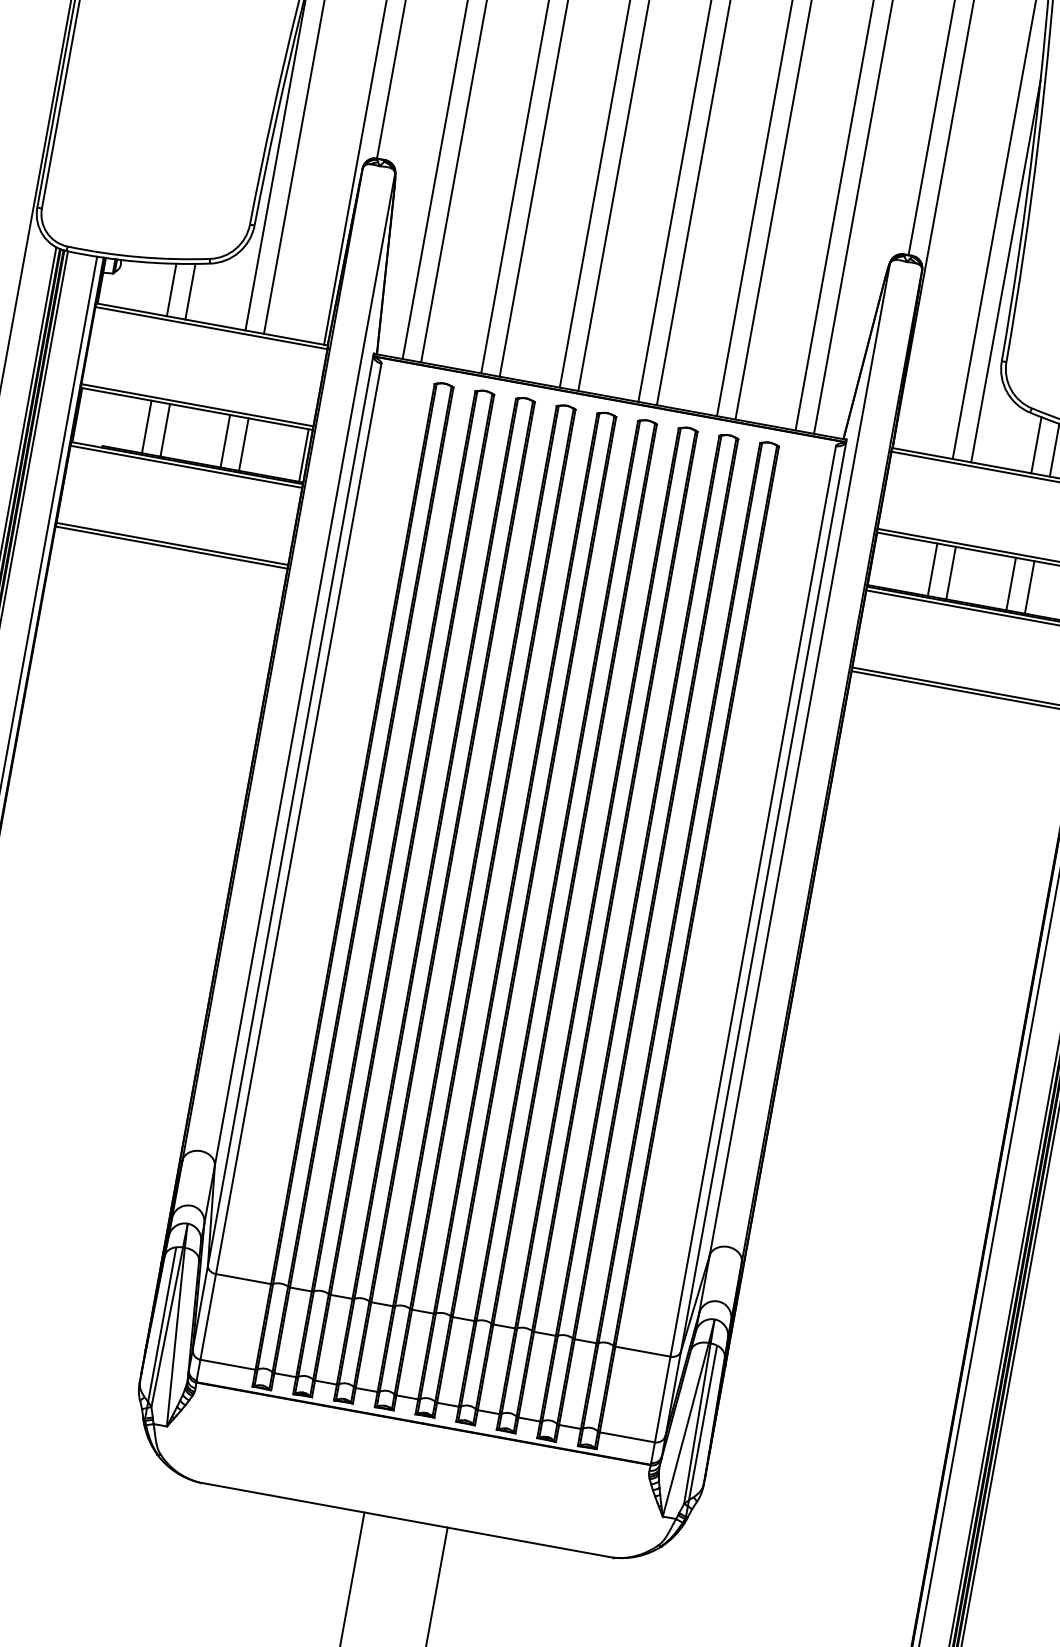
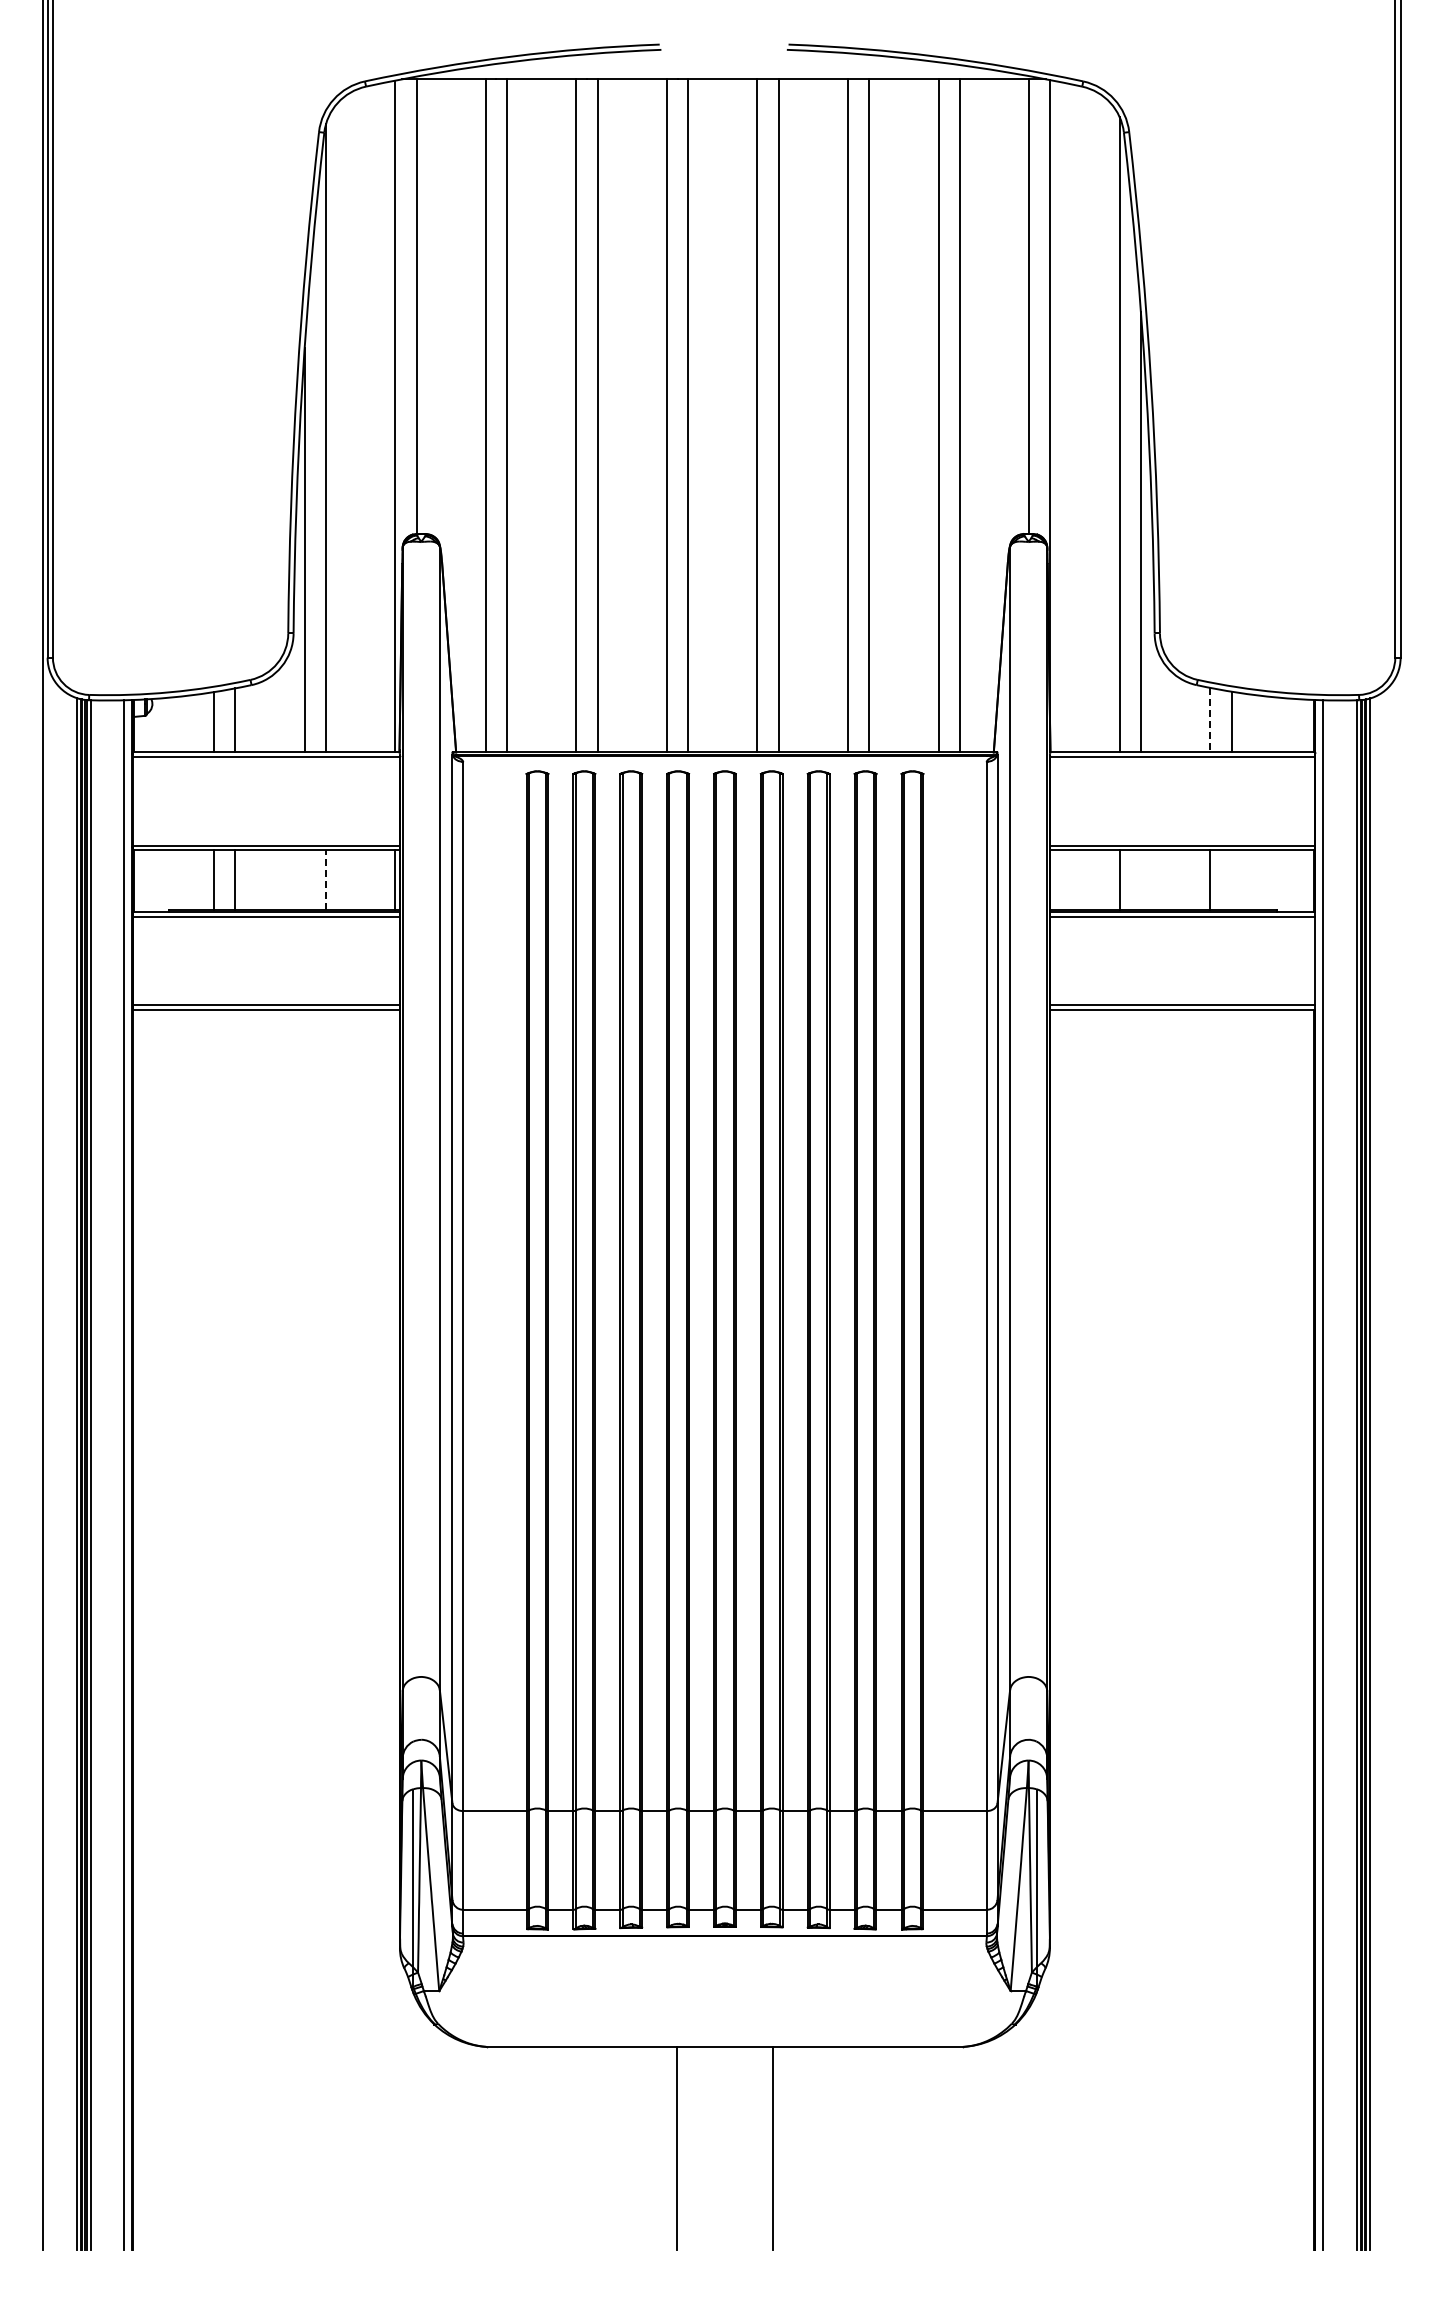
line: (225, 440) -> (304, 879), removed
line: (244, 444) -> (326, 879), solid -> dashed
line: (1036, 445) -> (1210, 720), solid -> dashed
line: (951, 572) -> (1141, 879), removed
line: (1029, 586) -> (1231, 879), removed

